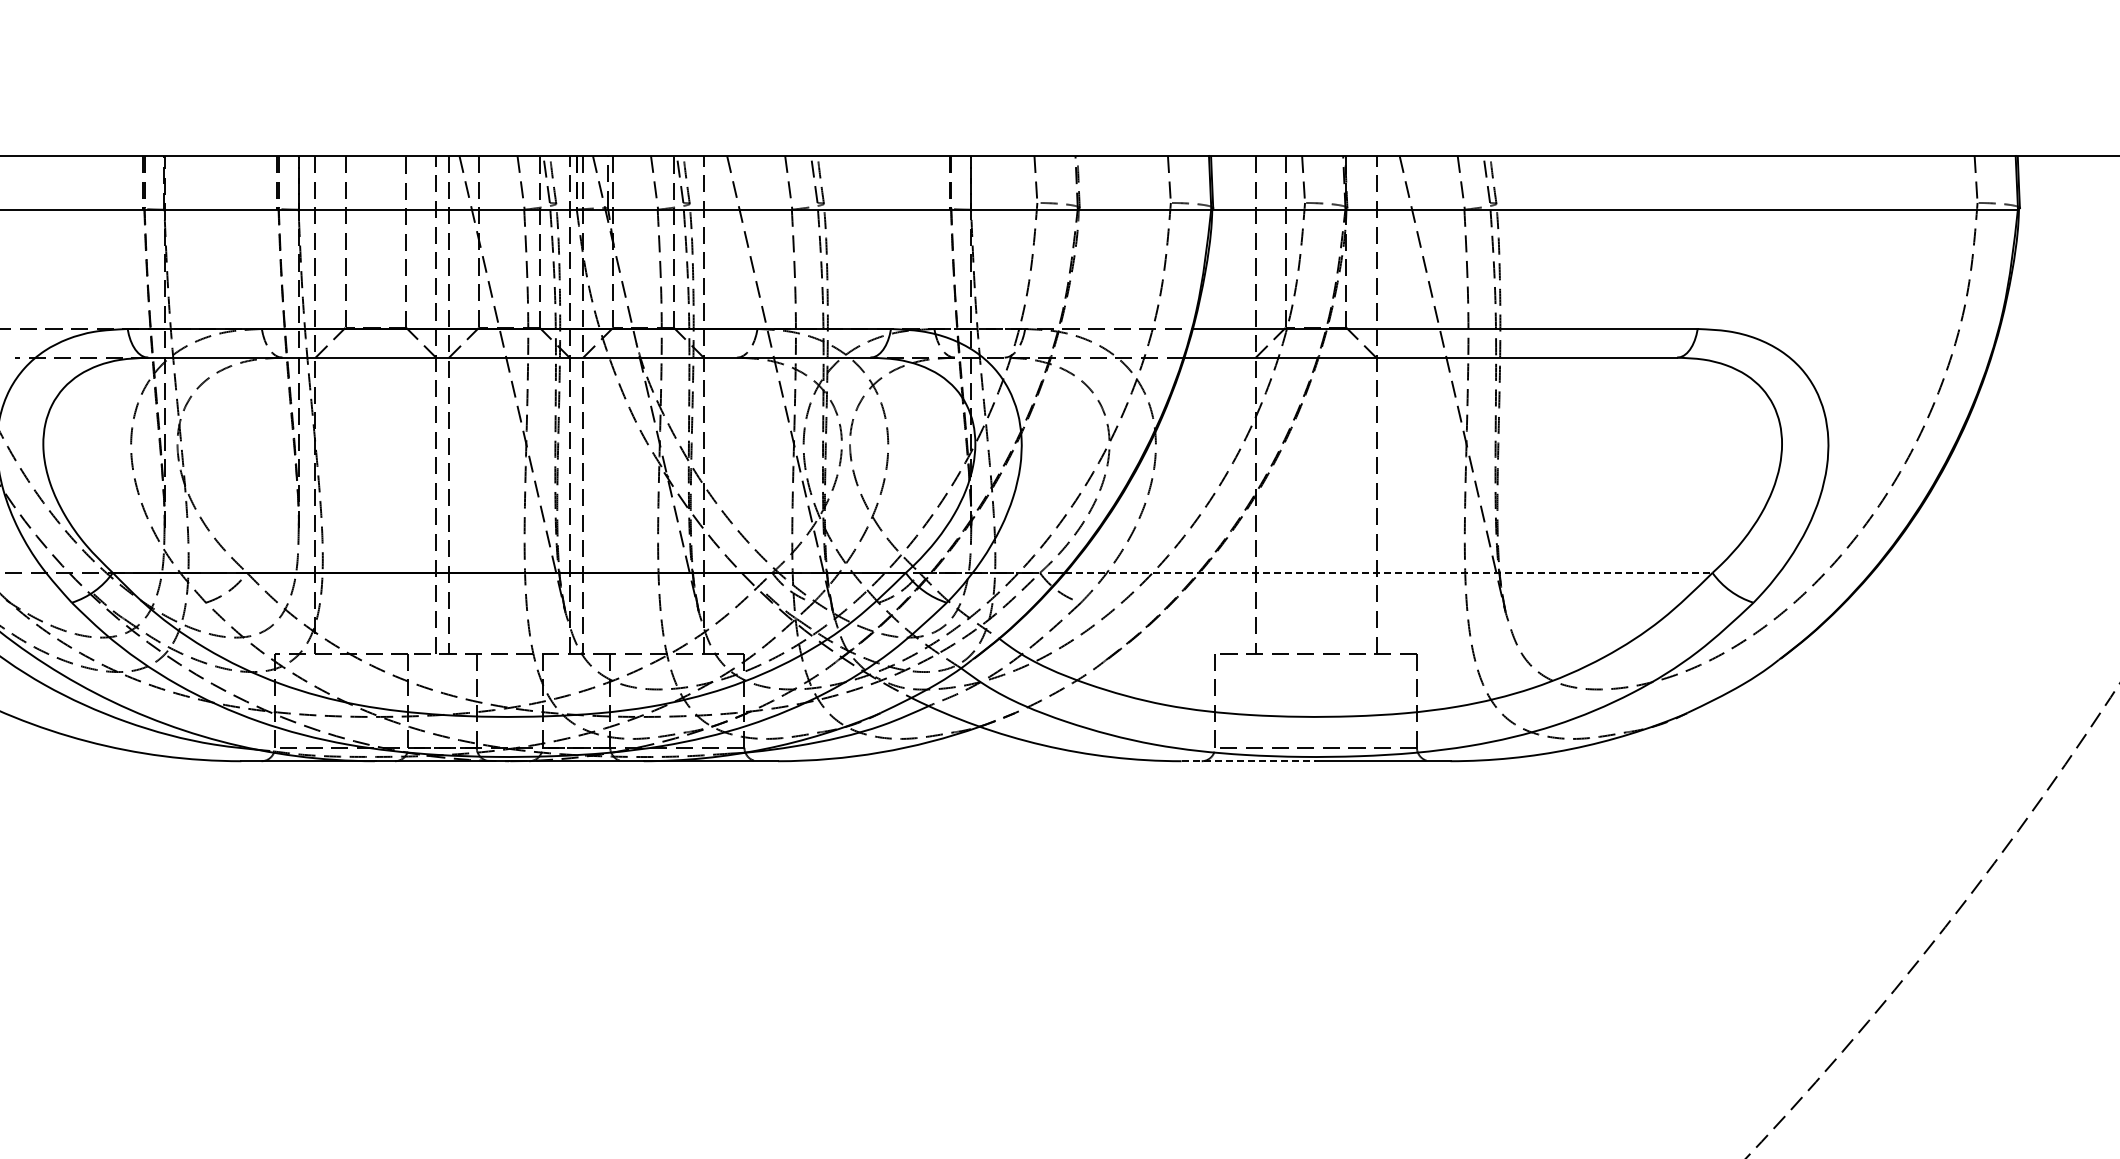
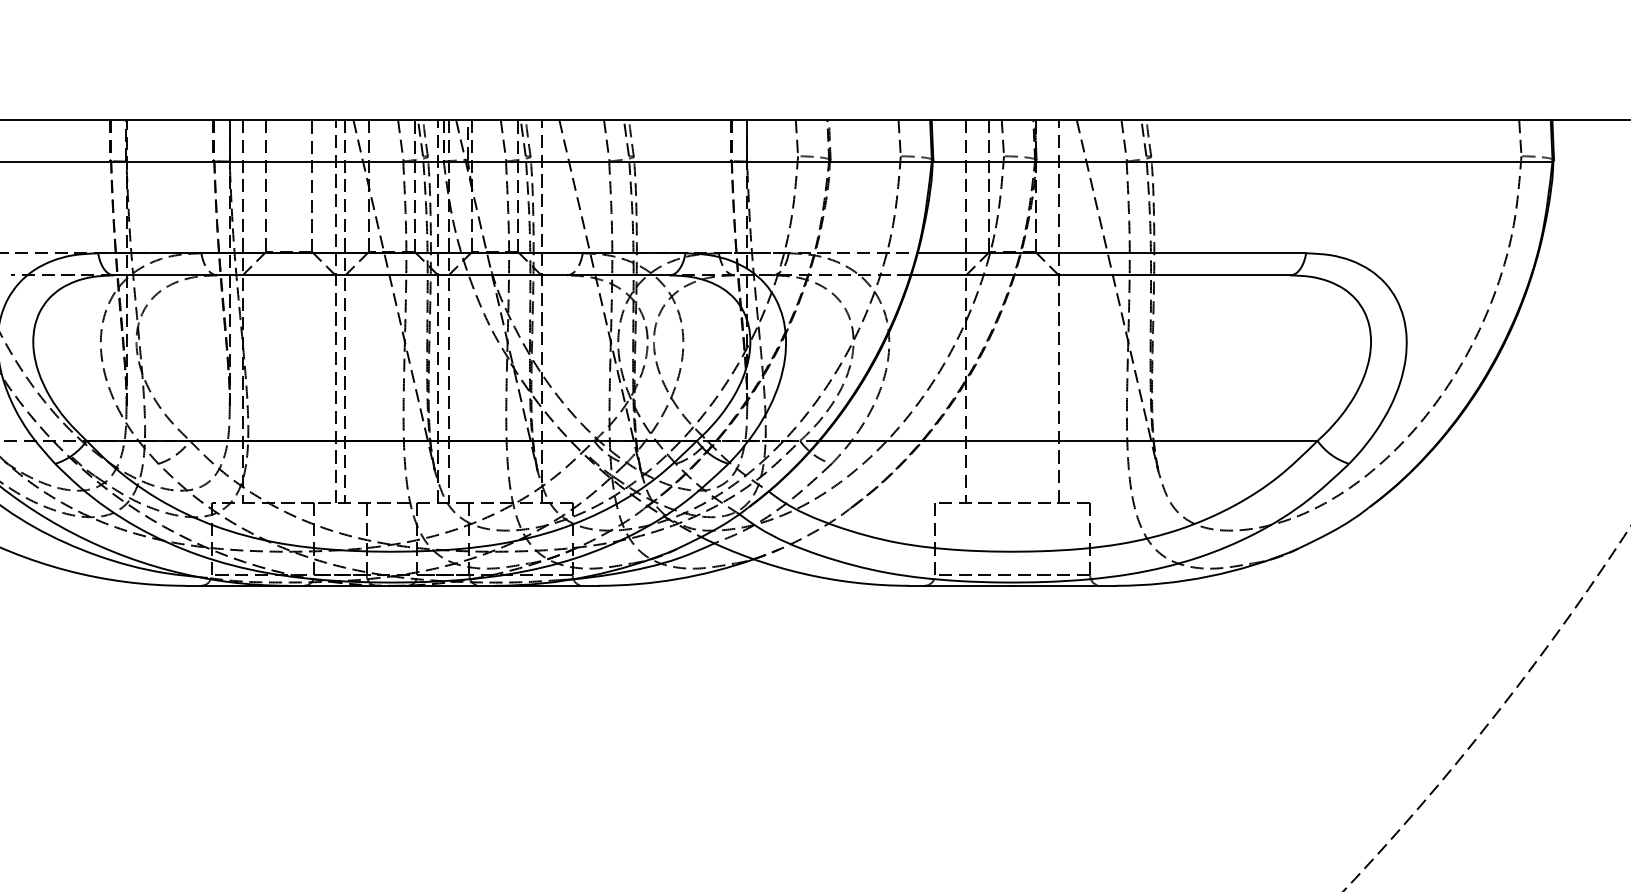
line: (1388, 572) -> (1068, 440), dashed -> solid
line: (1249, 761) -> (961, 586), dashed -> solid

